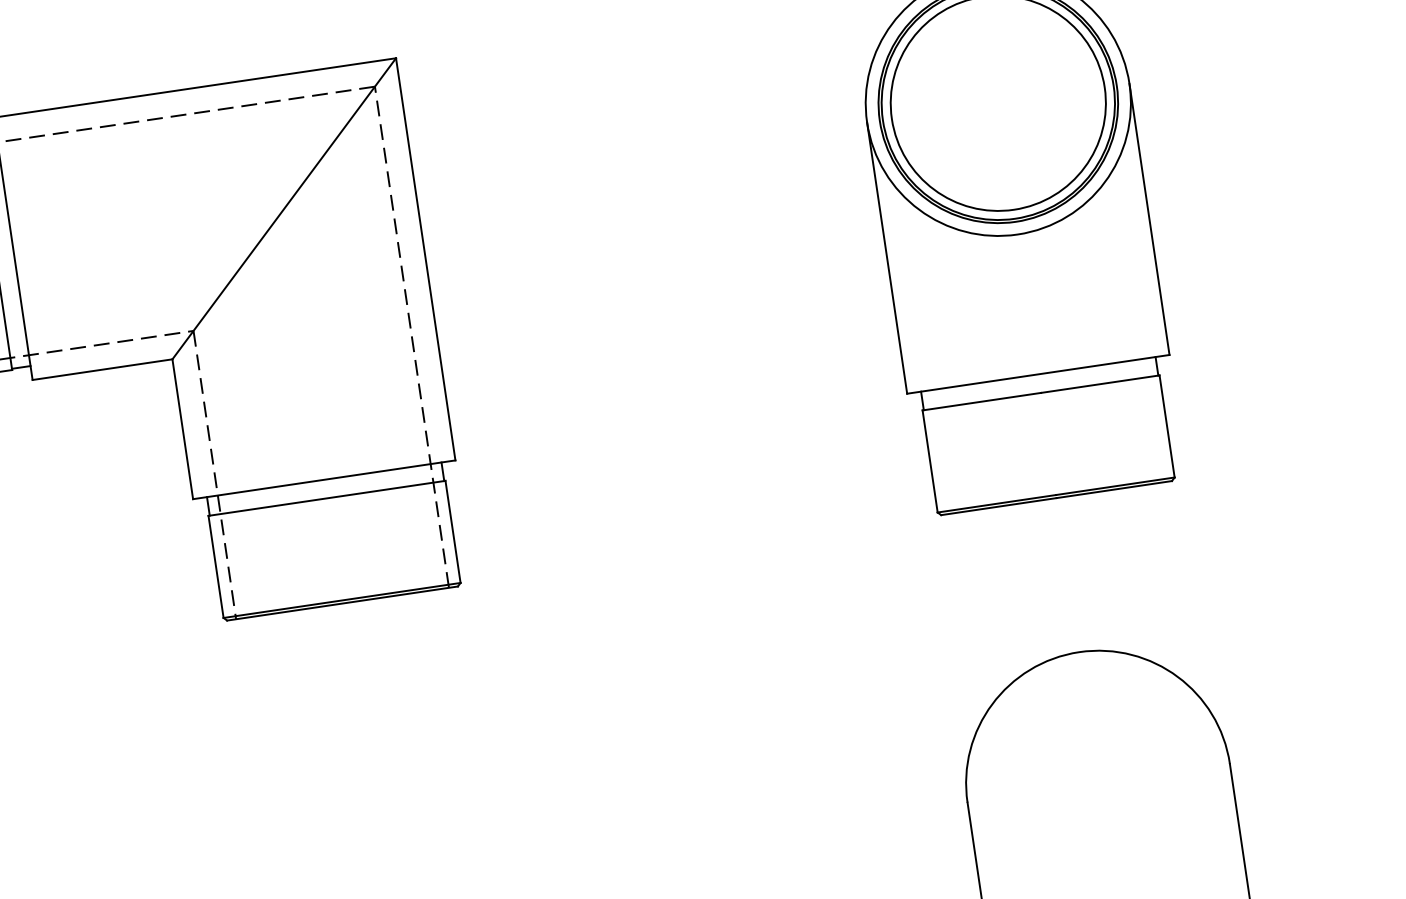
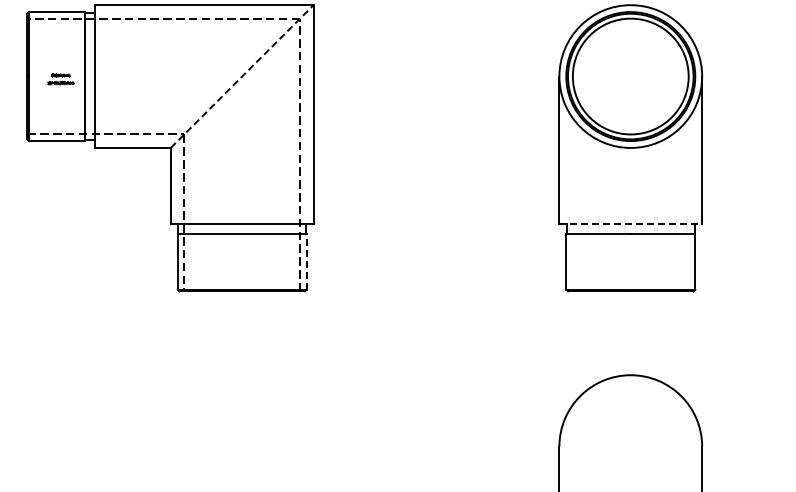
line: (284, 208) -> (242, 76), solid -> dashed
line: (1039, 374) -> (631, 224), solid -> dashed
line: (452, 531) -> (306, 261), solid -> dashed

